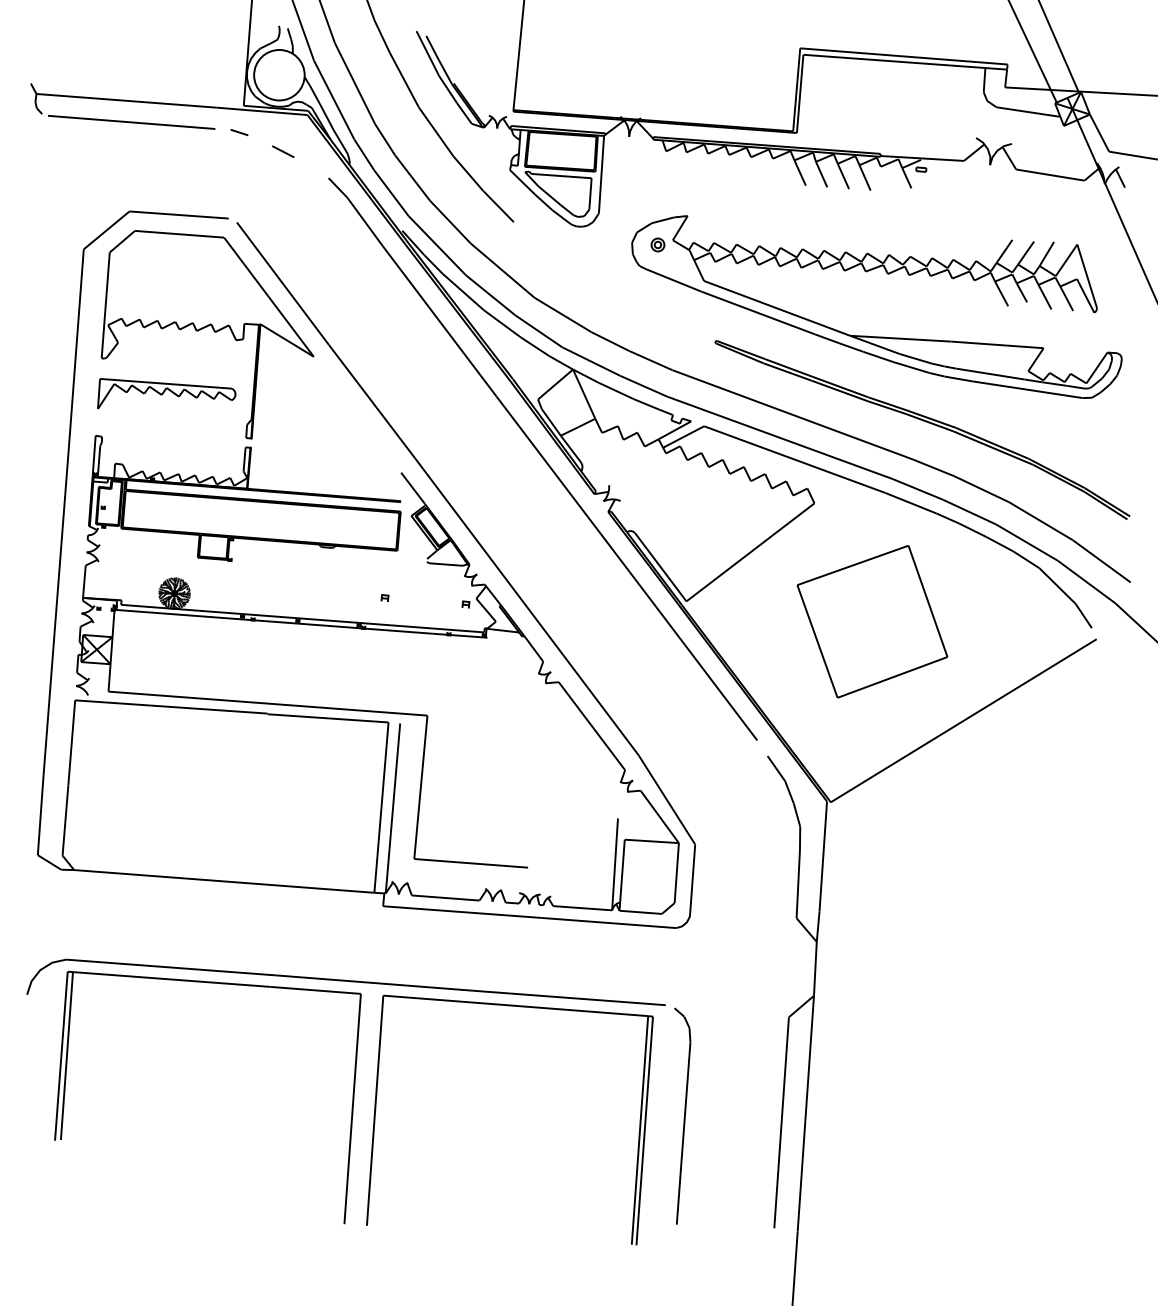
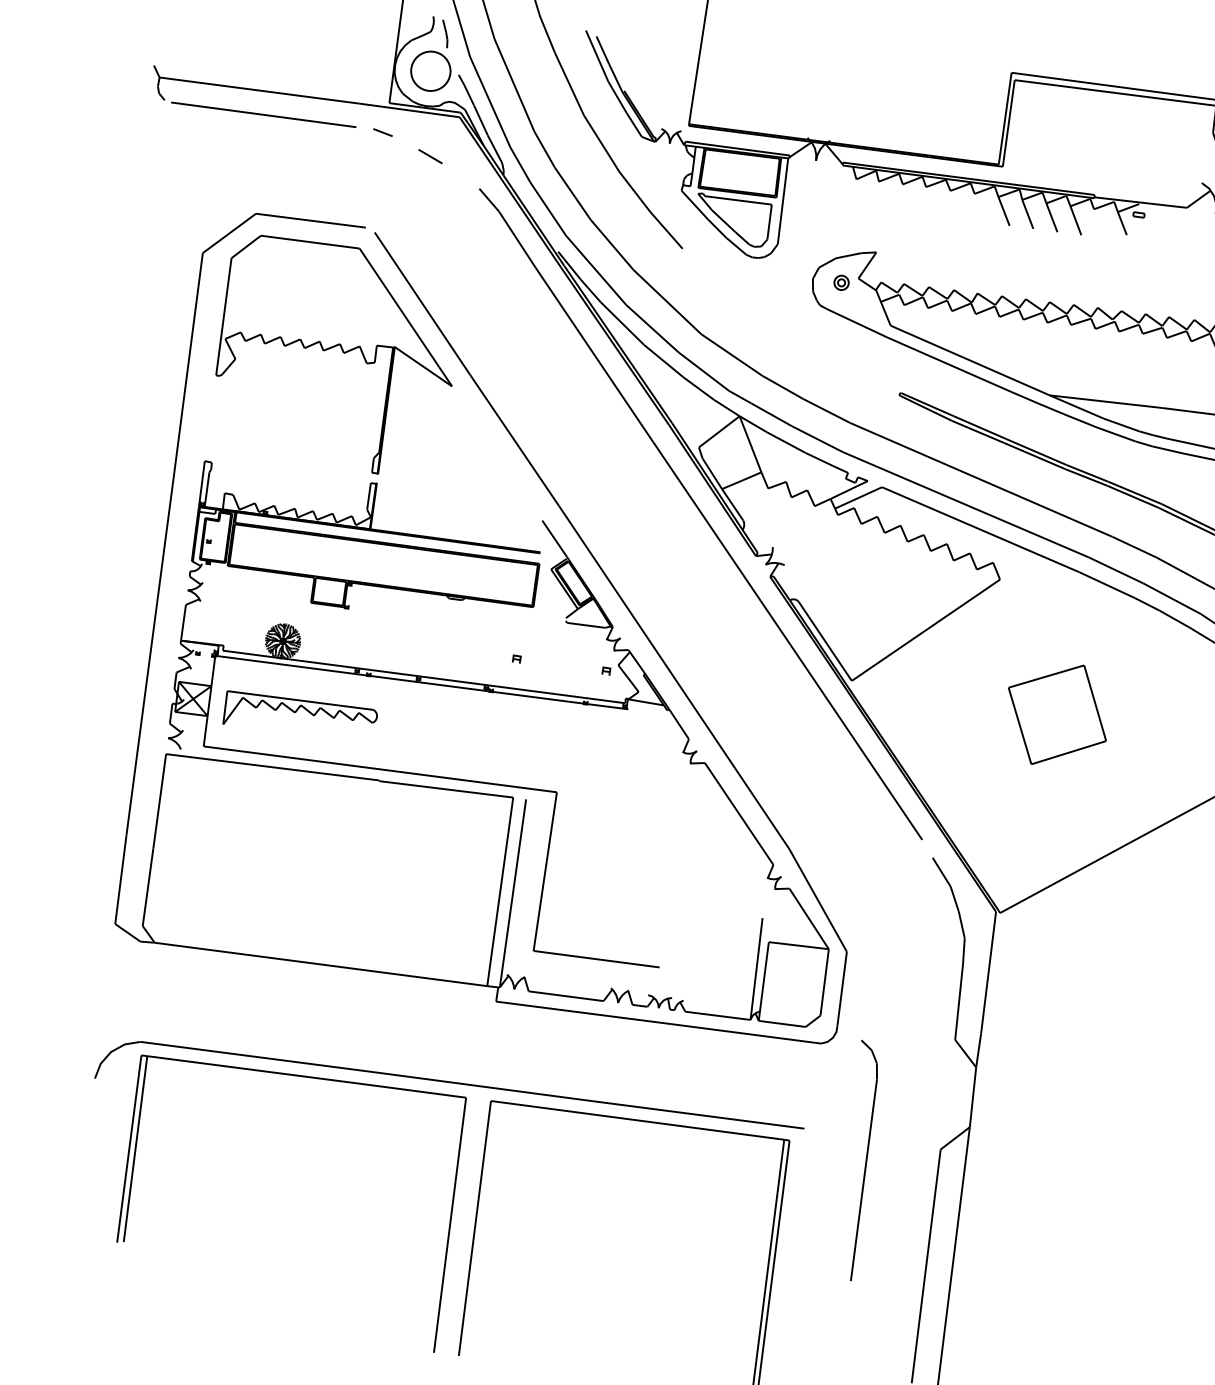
circle: (279, 74) -> (430, 70), size x0.7
part: (166, 393) -> (300, 711), moved
part: (872, 621) -> (1057, 714), size x0.6
part: (682, 1115) -> (863, 1160), moved

